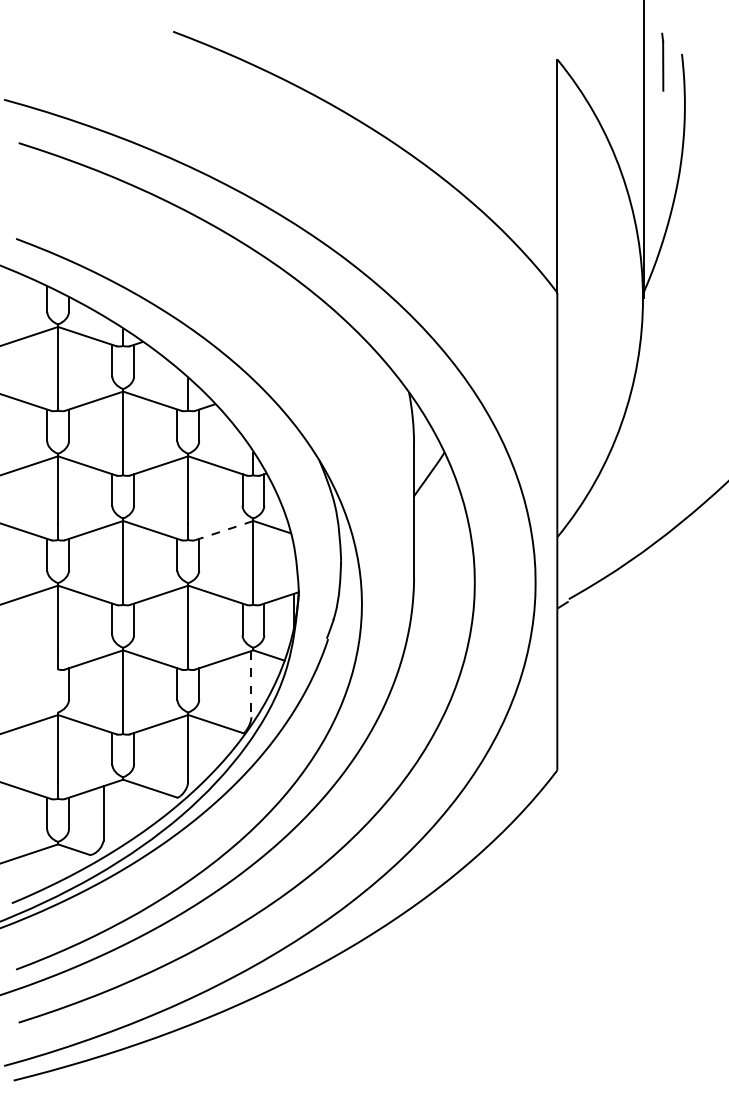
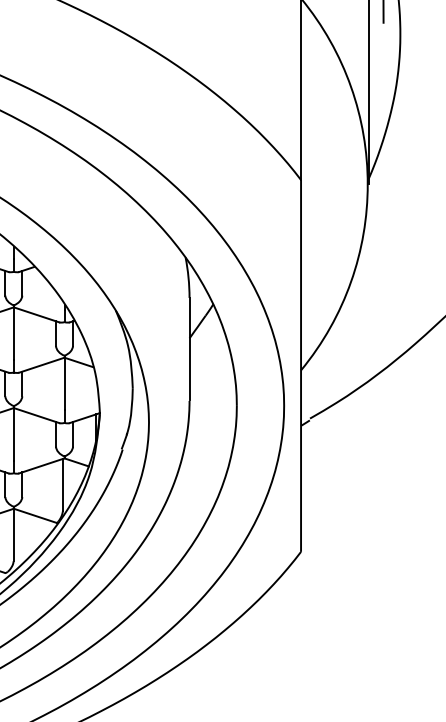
line: (224, 530) -> (41, 365), dashed -> solid
line: (251, 684) -> (62, 484), dashed -> solid

